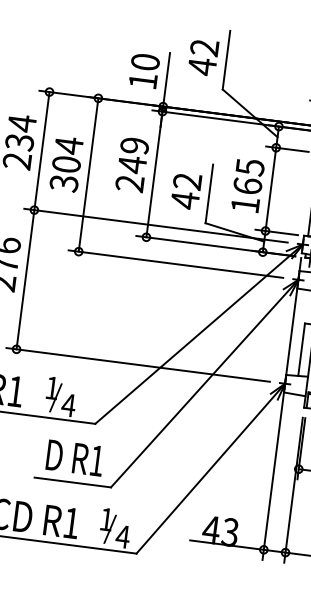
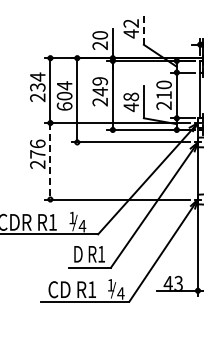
line: (225, 59) -> (143, 28), solid -> dashed
text: (141, 80) -> (99, 45), 10 -> 20
text: (188, 180) -> (131, 96), 42 -> 48
text: (63, 183) -> (64, 106), 304 -> 604
text: (246, 184) -> (163, 94), 165 -> 210
line: (25, 280) -> (50, 161), solid -> dashed

